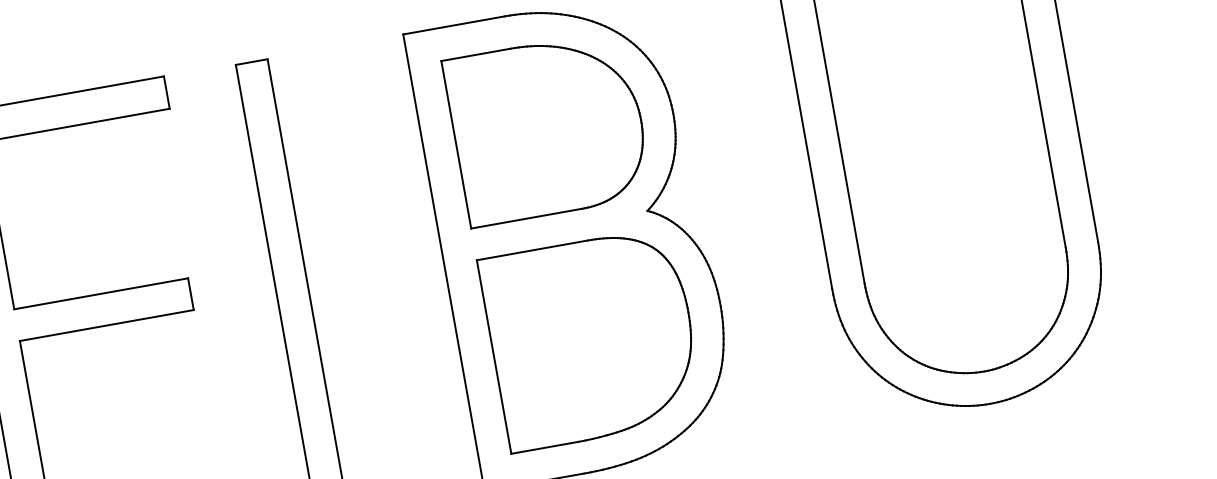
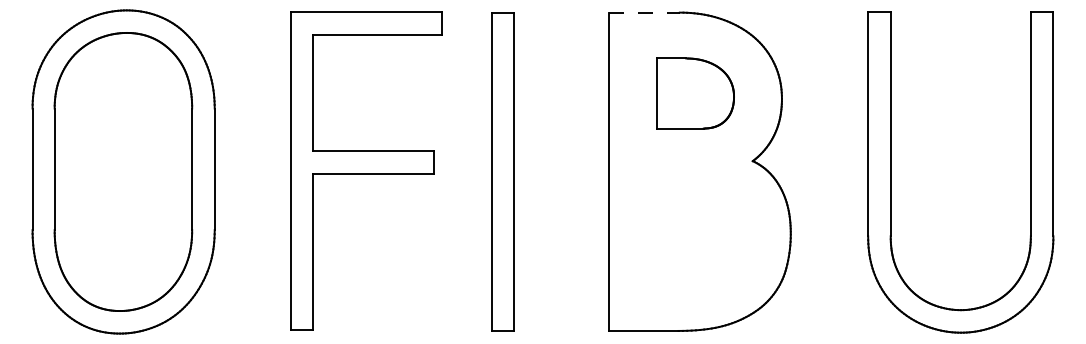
line: (454, 25) -> (644, 12), solid -> dashed
part: (547, 128) -> (695, 93), size x0.6
part: (592, 339) -> (700, 241), removed

